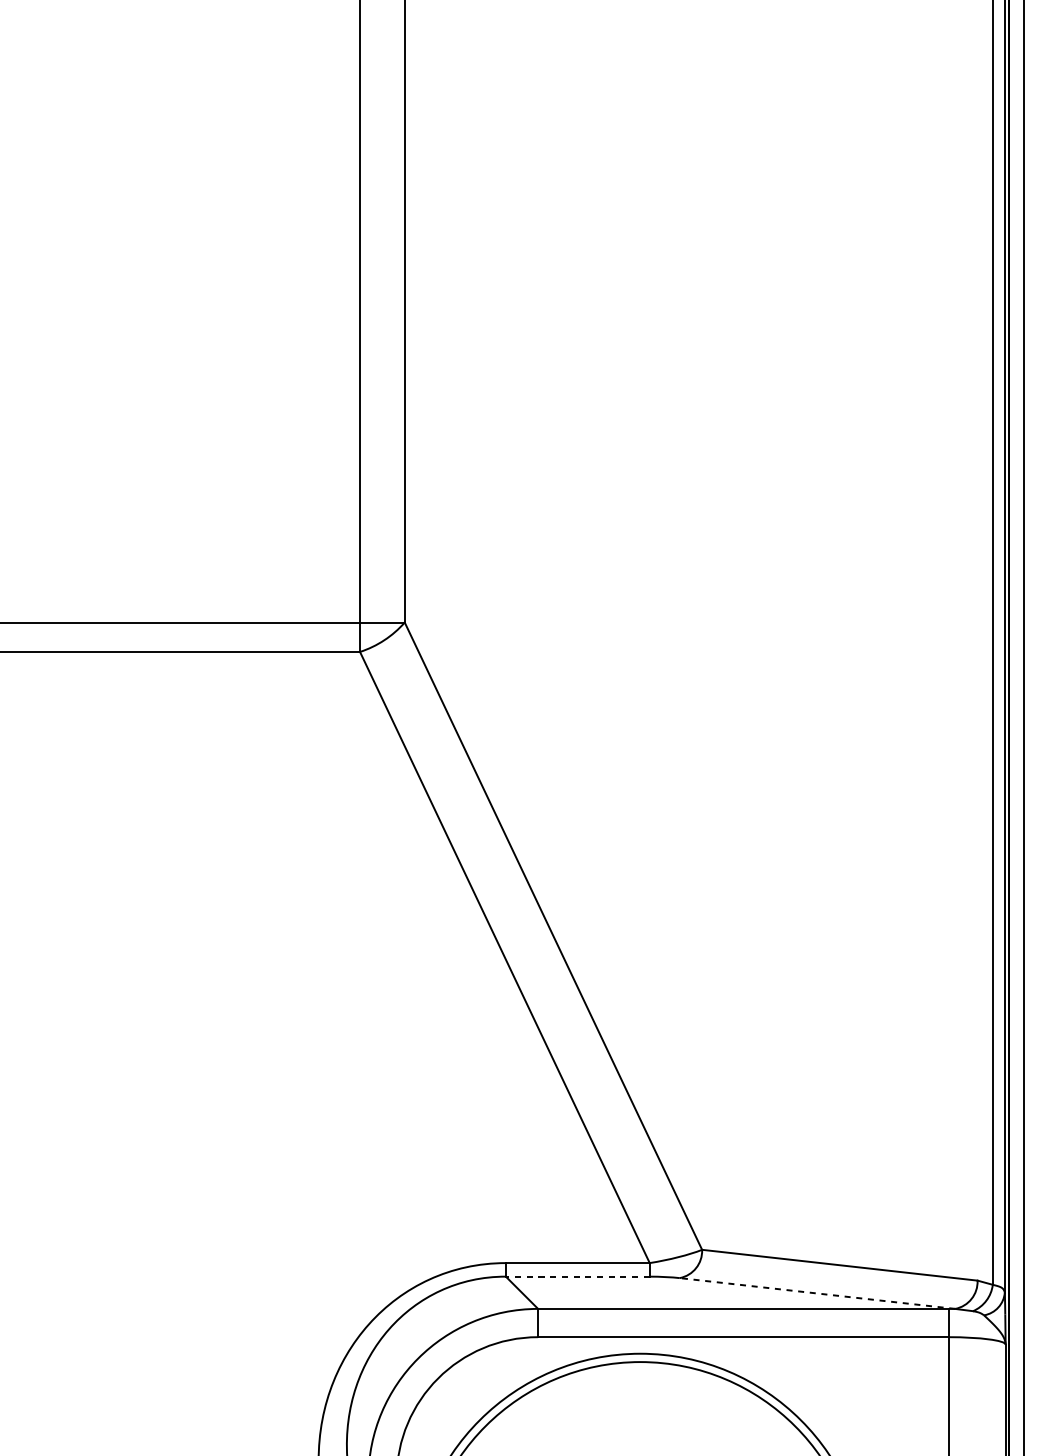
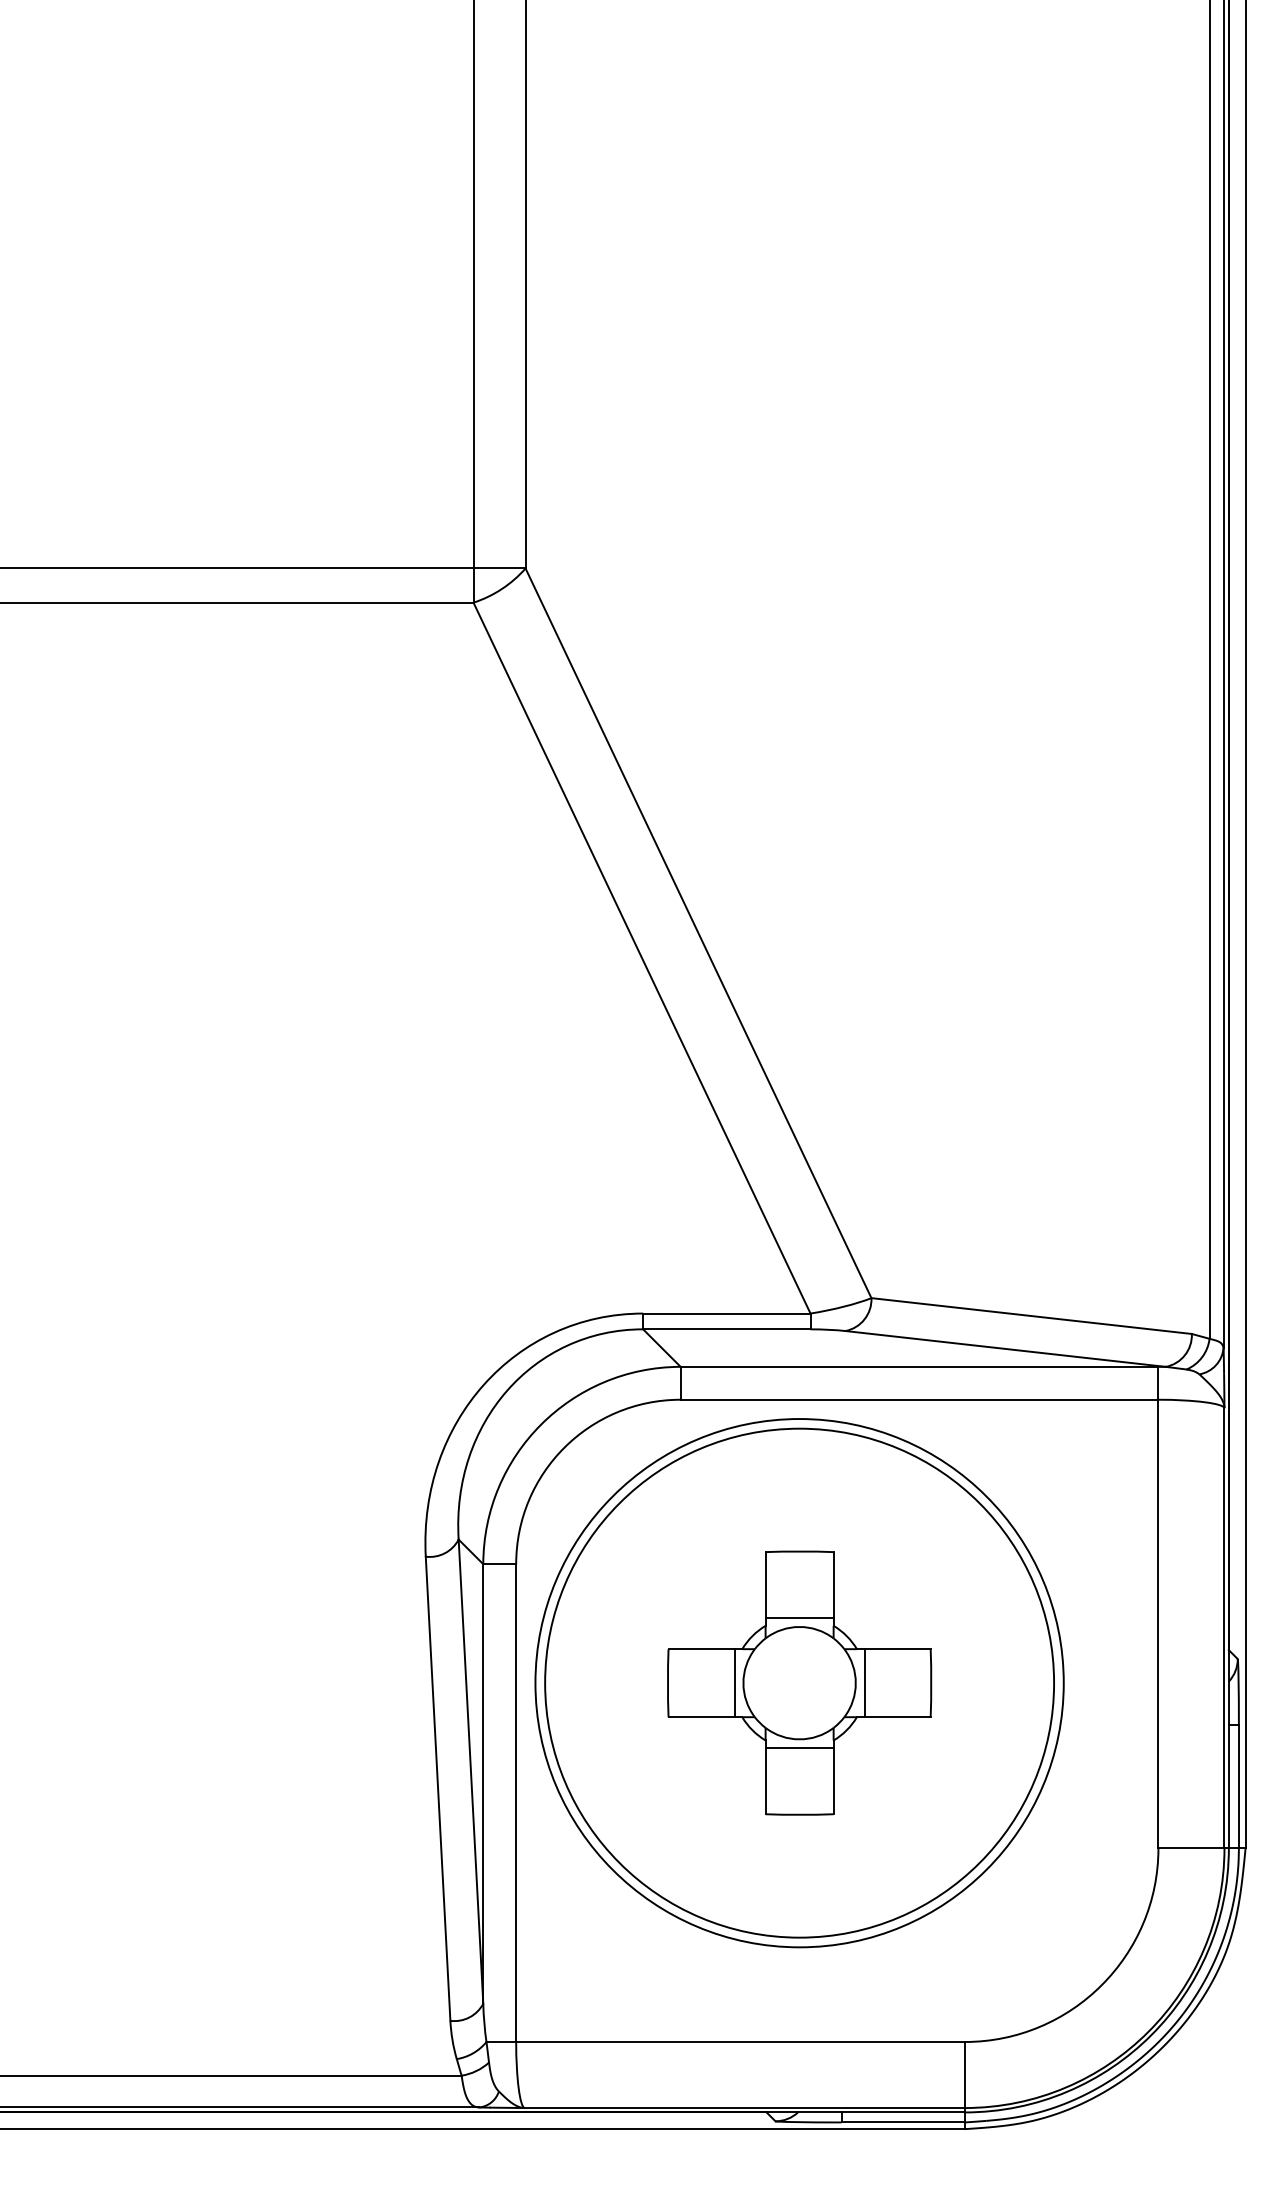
line: (577, 1276) -> (726, 1329), dashed -> solid
line: (817, 1293) -> (1005, 1348), dashed -> solid

